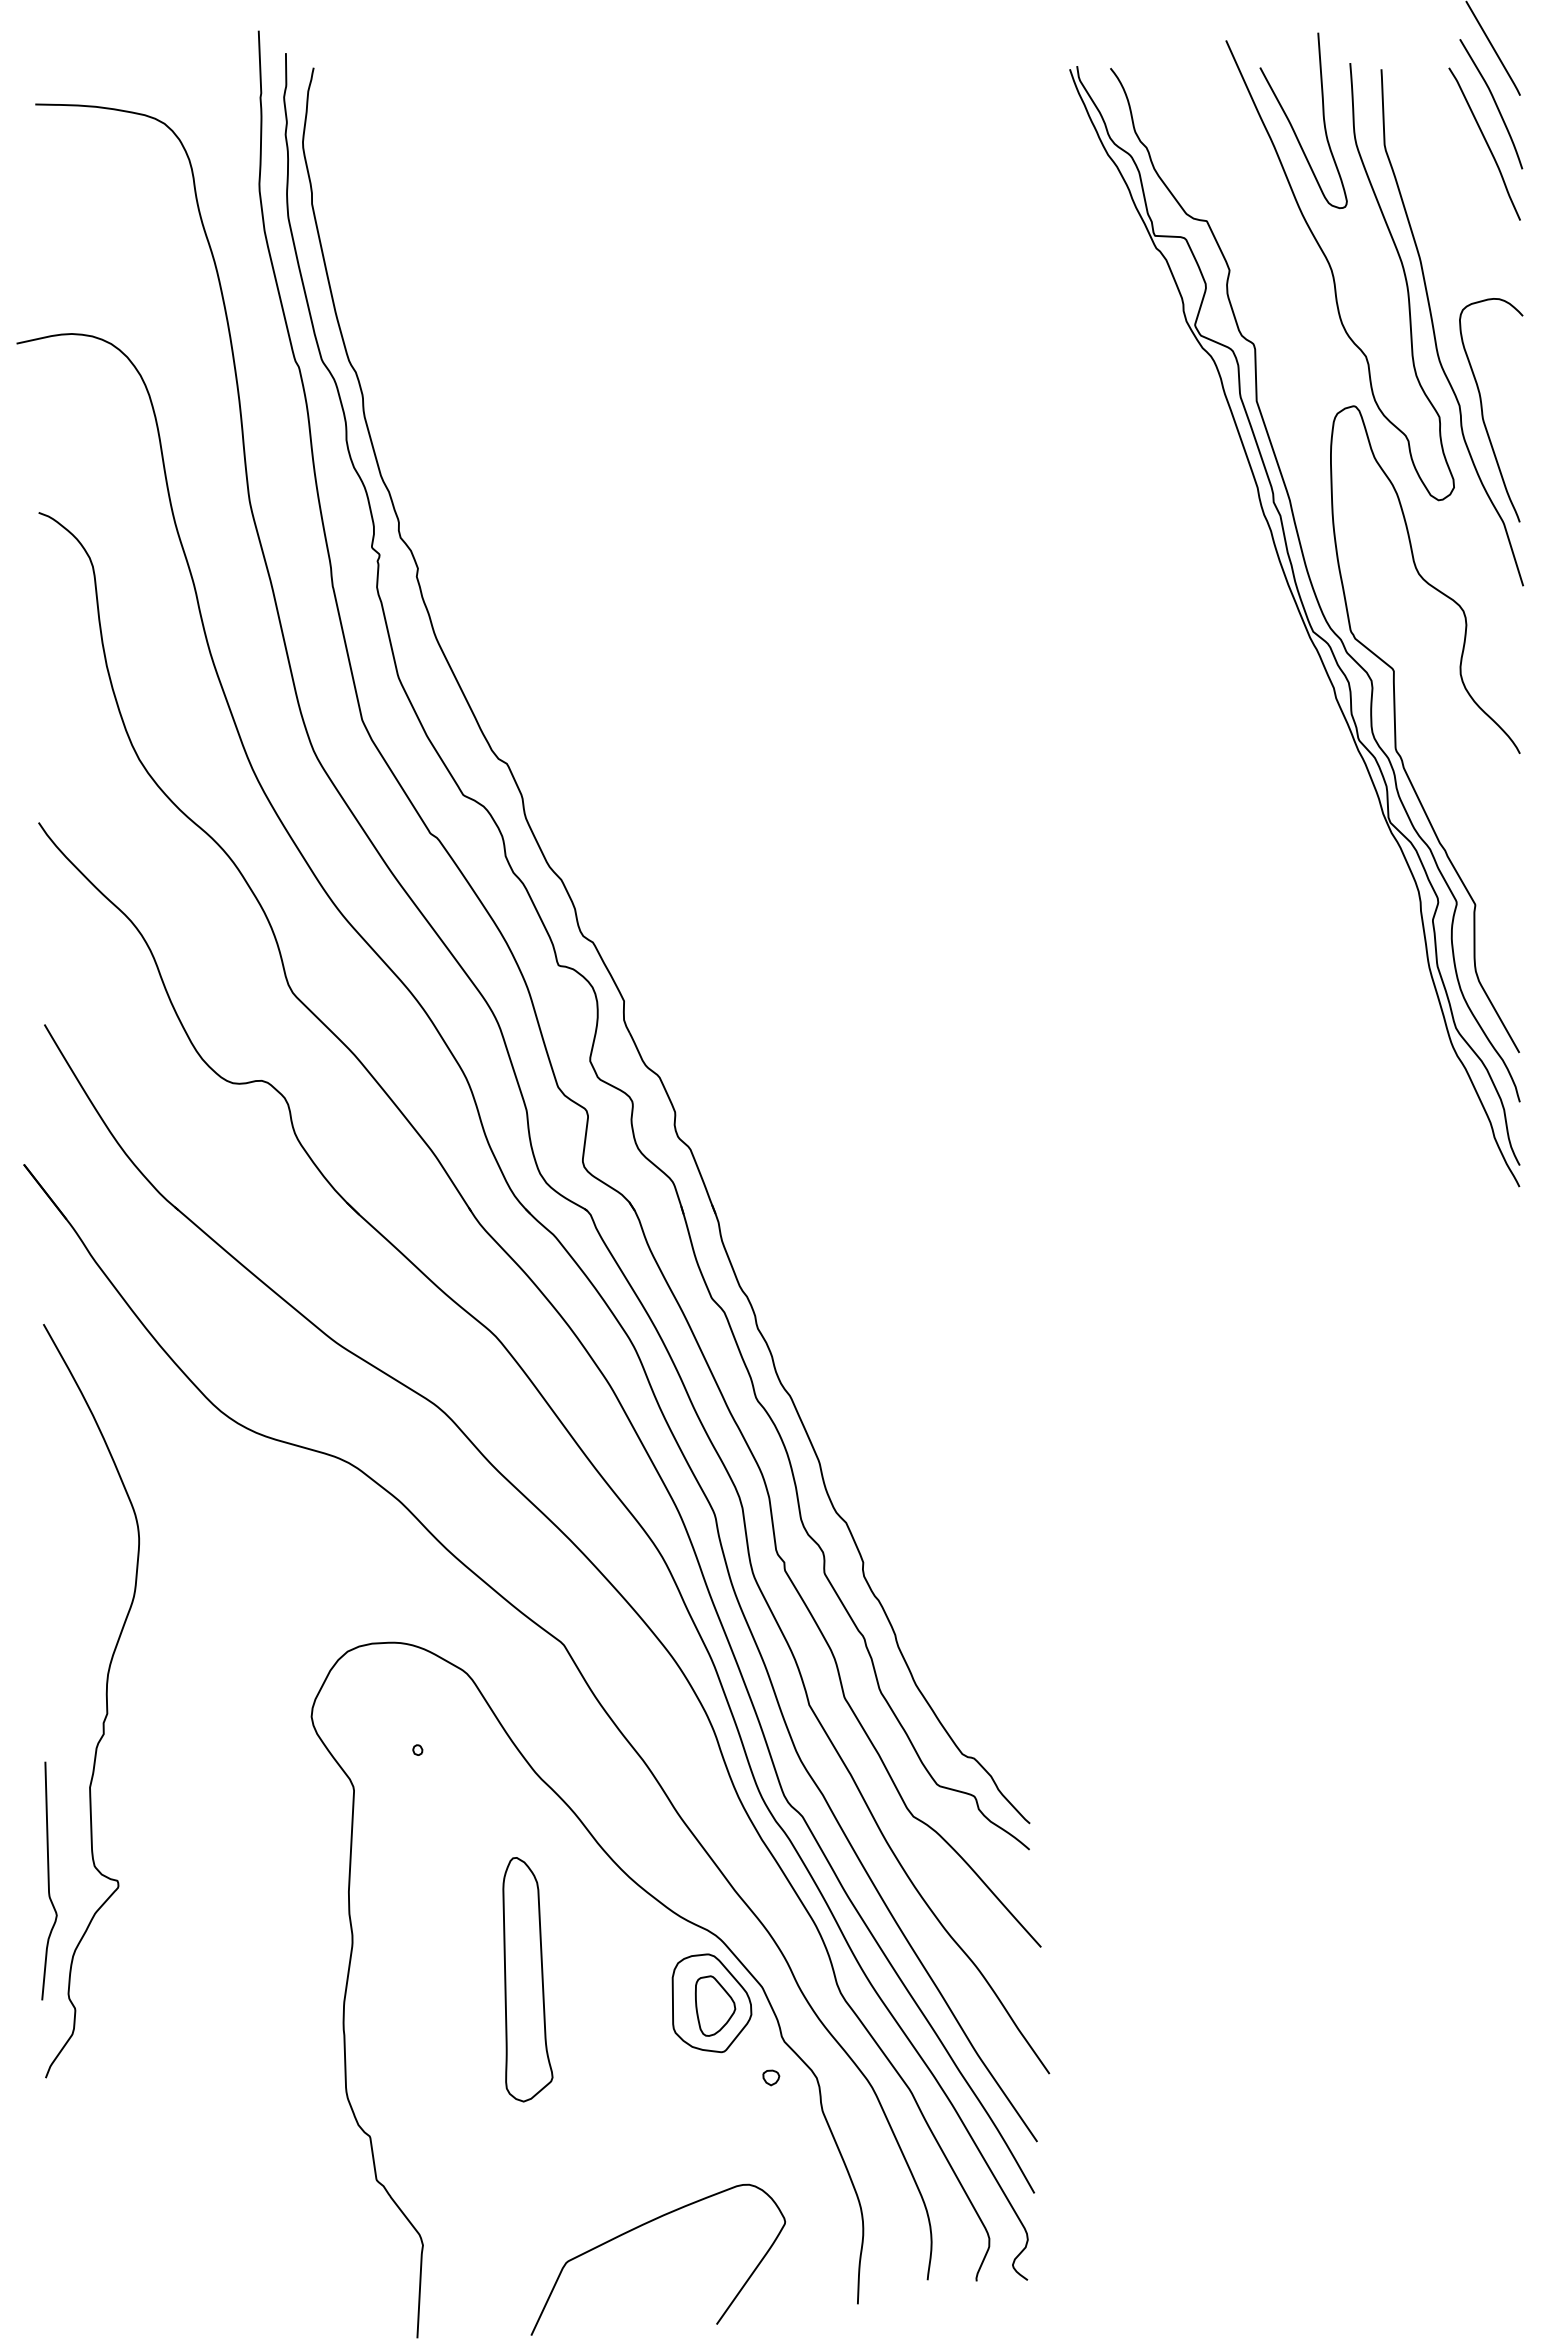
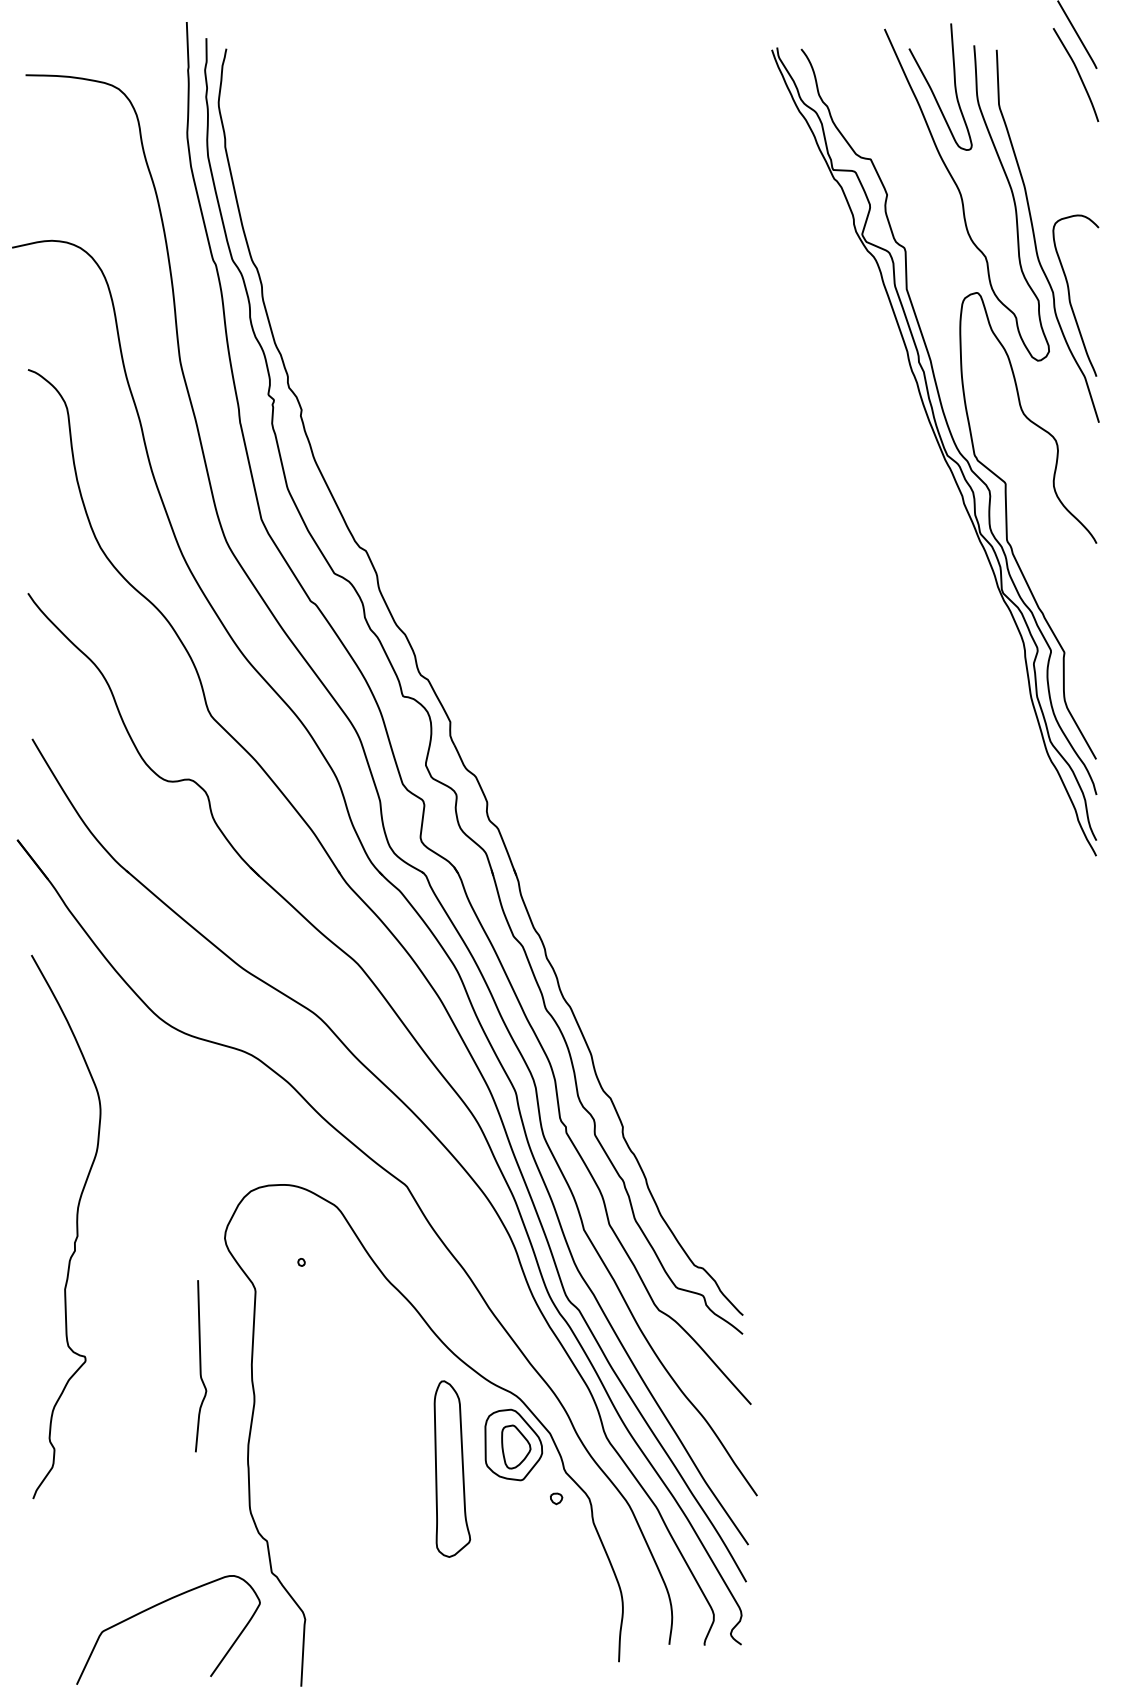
curve: (1485, 142) -> (1071, 102), removed
curve: (49, 1880) -> (201, 1365), moved
part: (527, 1979) -> (452, 1468), moved
curve: (641, 2226) -> (156, 1606), moved

